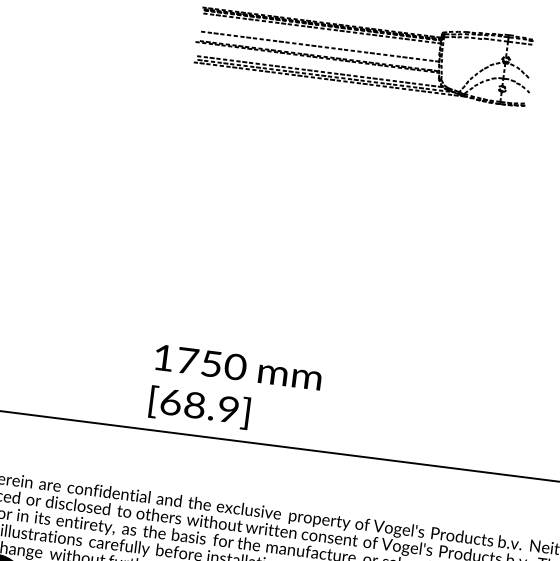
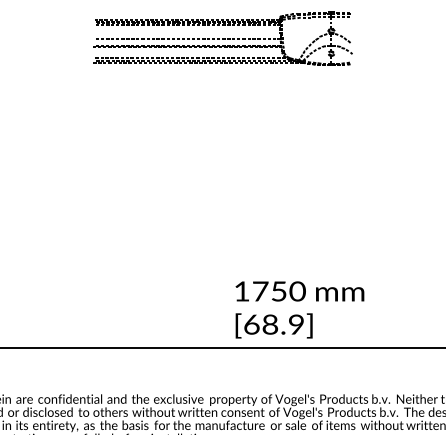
text: (234, 390) -> (299, 309), moved

